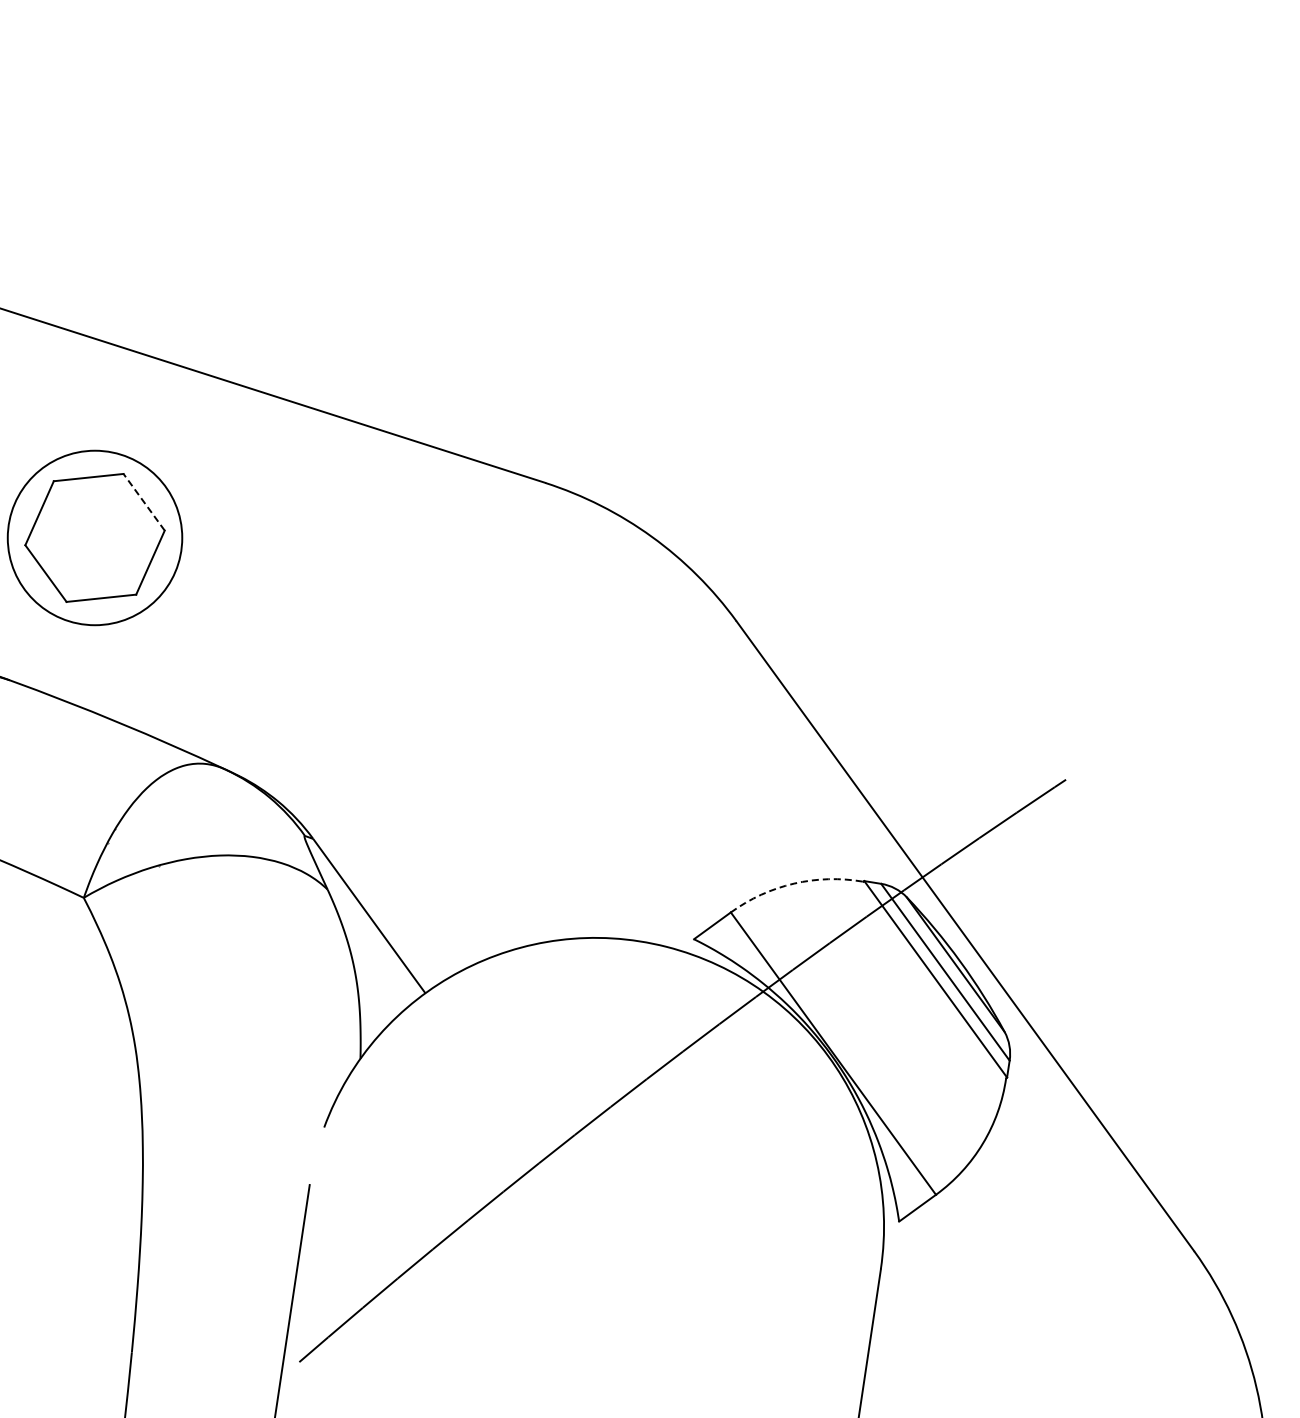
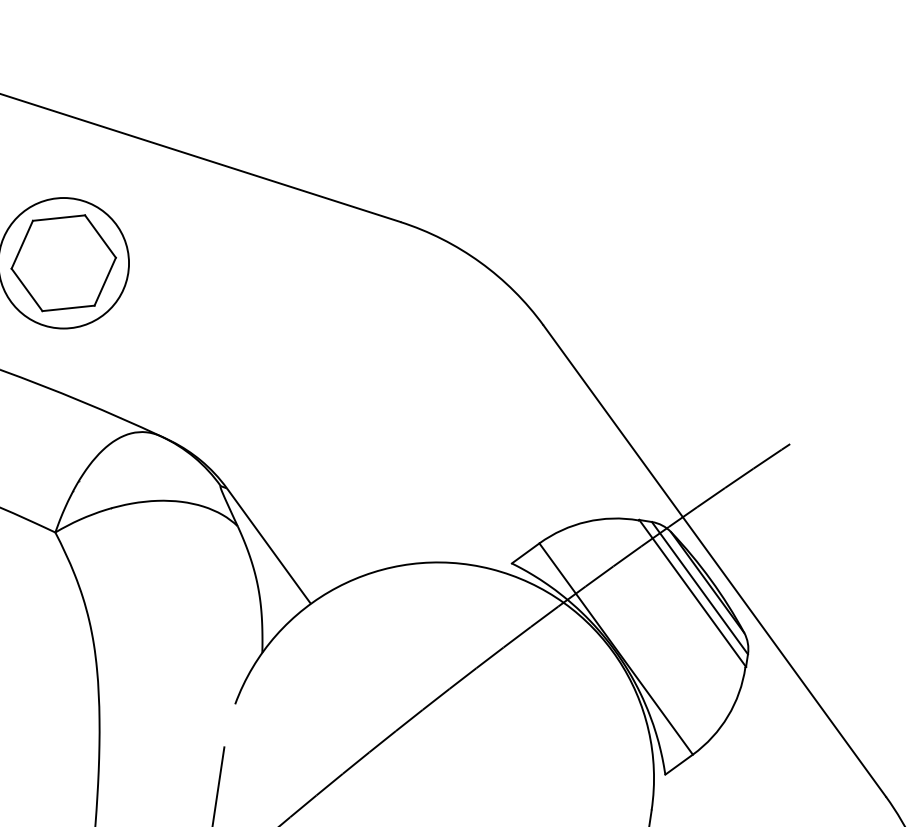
line: (143, 501) -> (100, 235), dashed -> solid
arc: (794, 883) -> (587, 521), dashed -> solid

